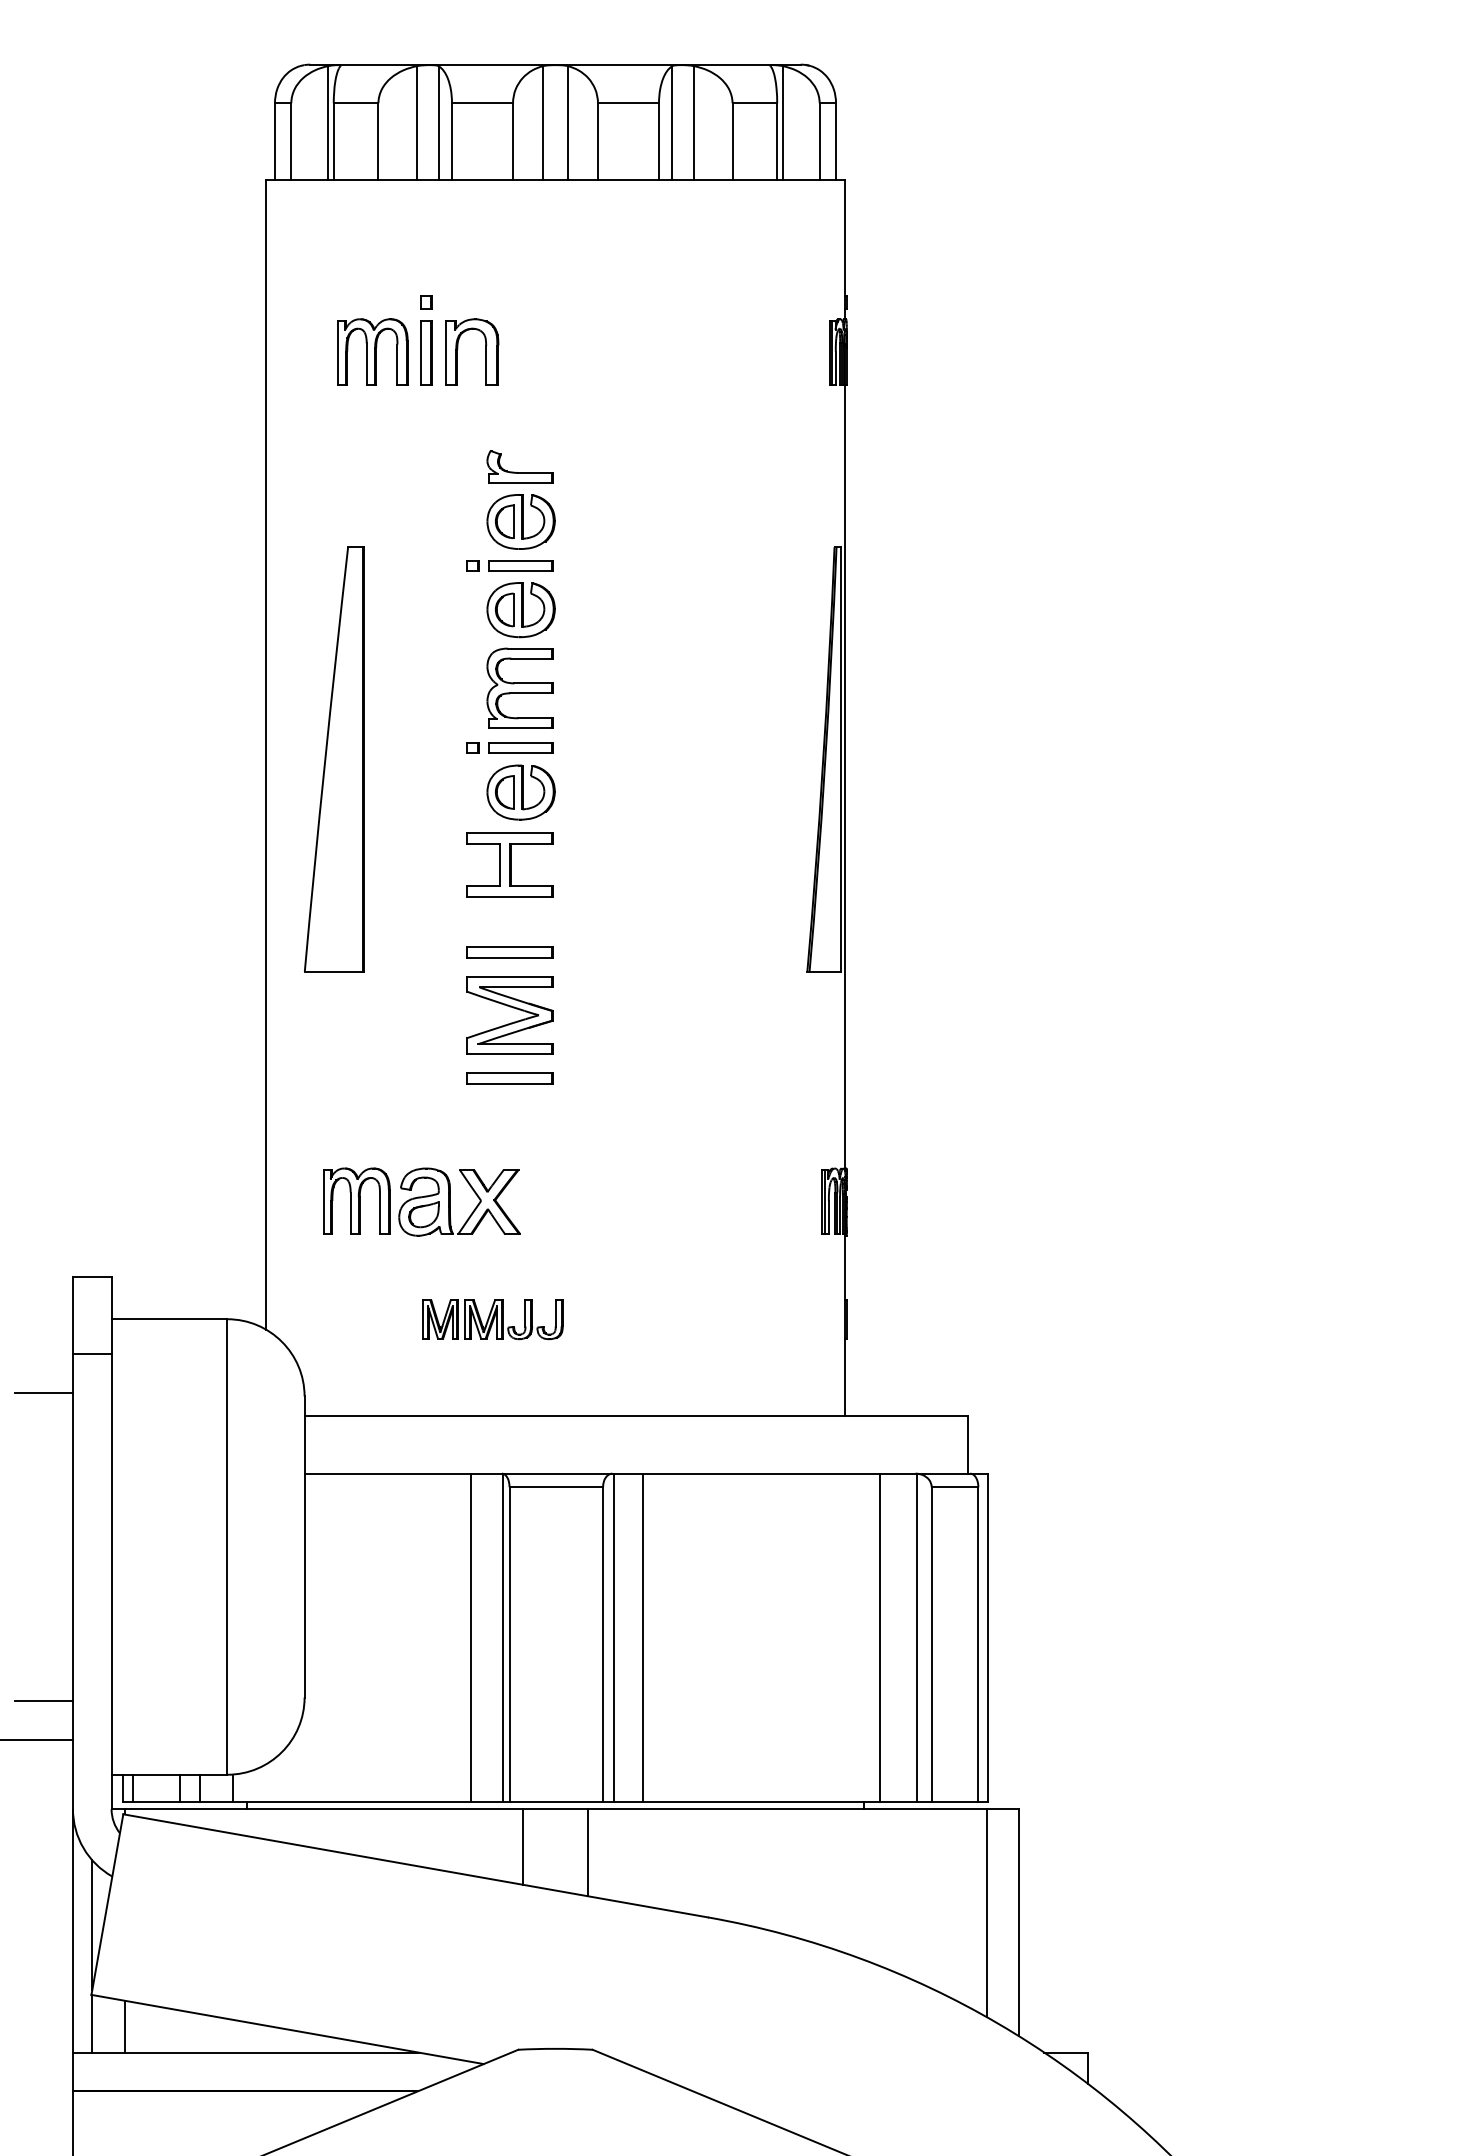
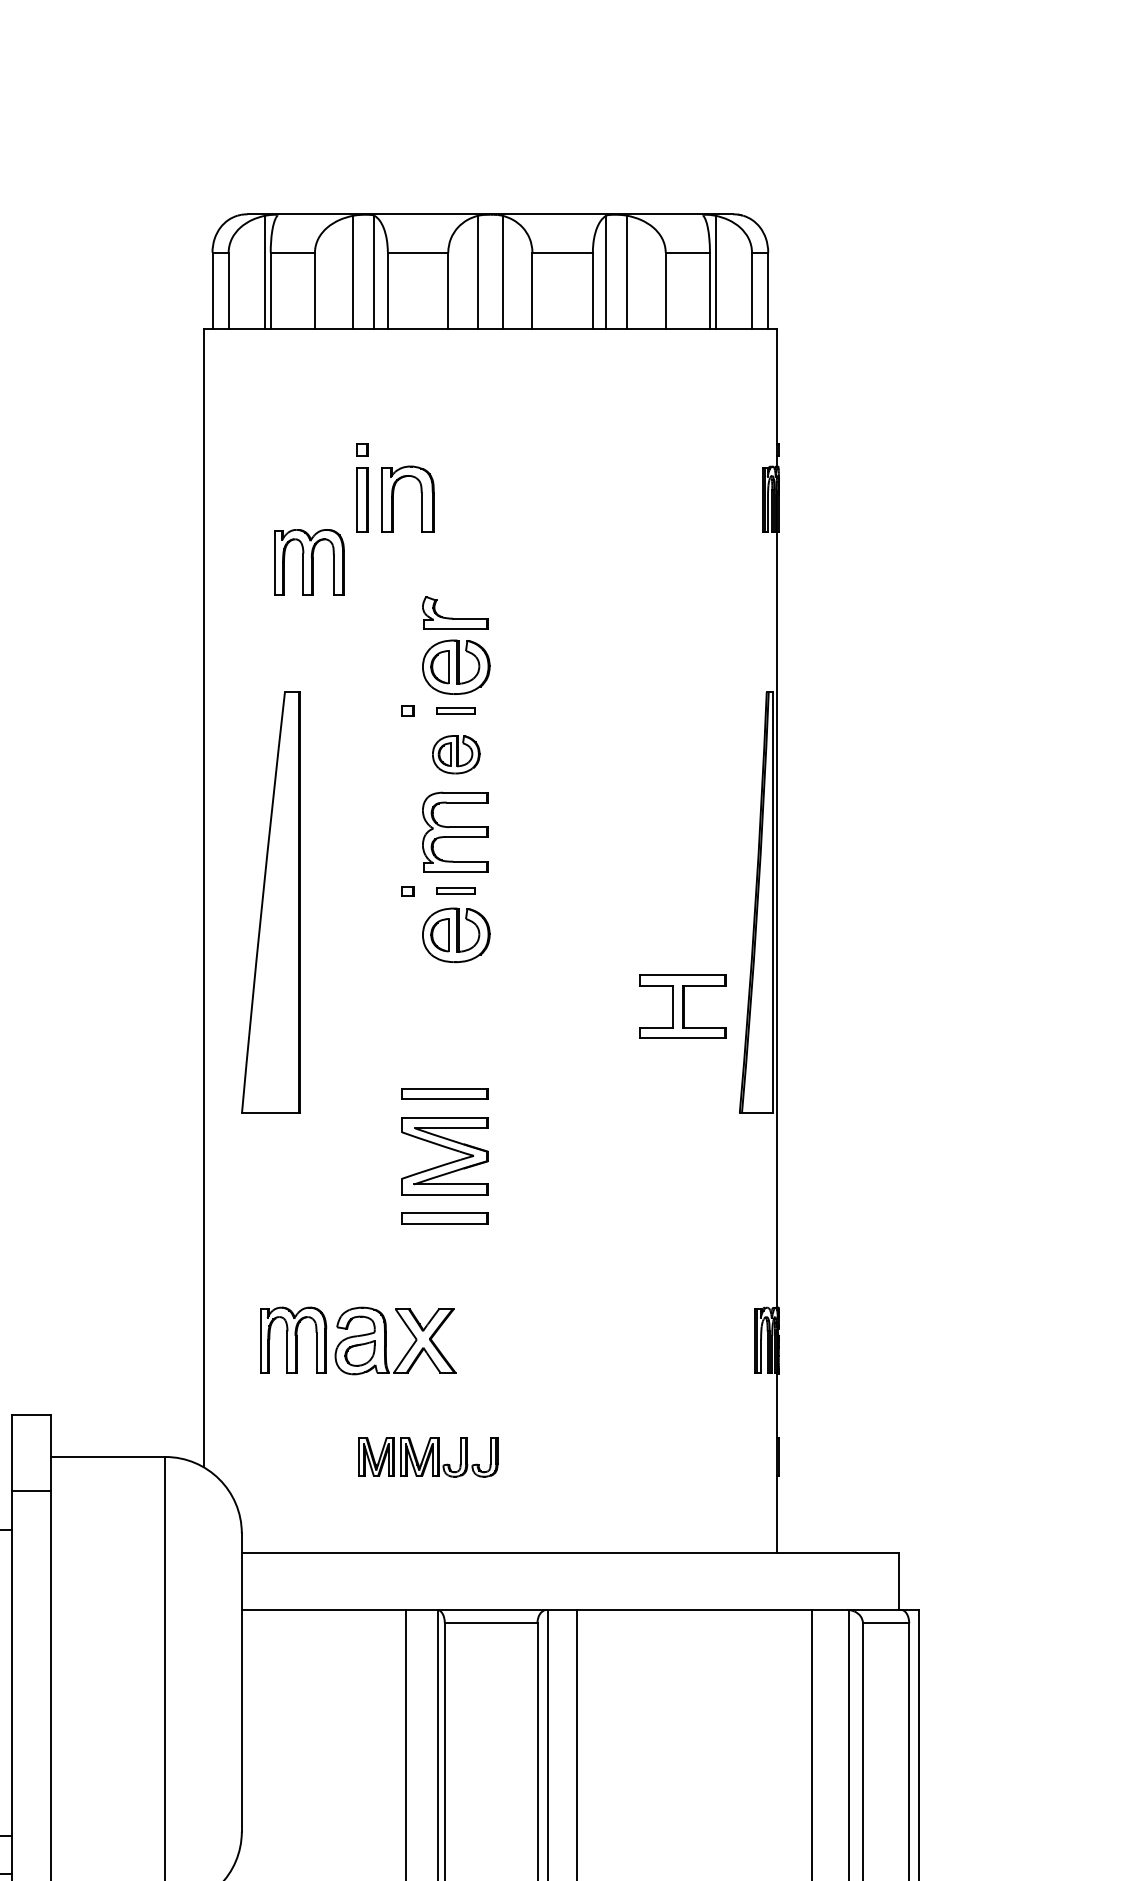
part: (372, 351) -> (309, 561), moved
part: (520, 565) -> (455, 710), size x0.6
part: (520, 610) -> (455, 754), size x0.7
part: (520, 747) -> (455, 890), size x0.6
part: (509, 864) -> (682, 1006), moved

